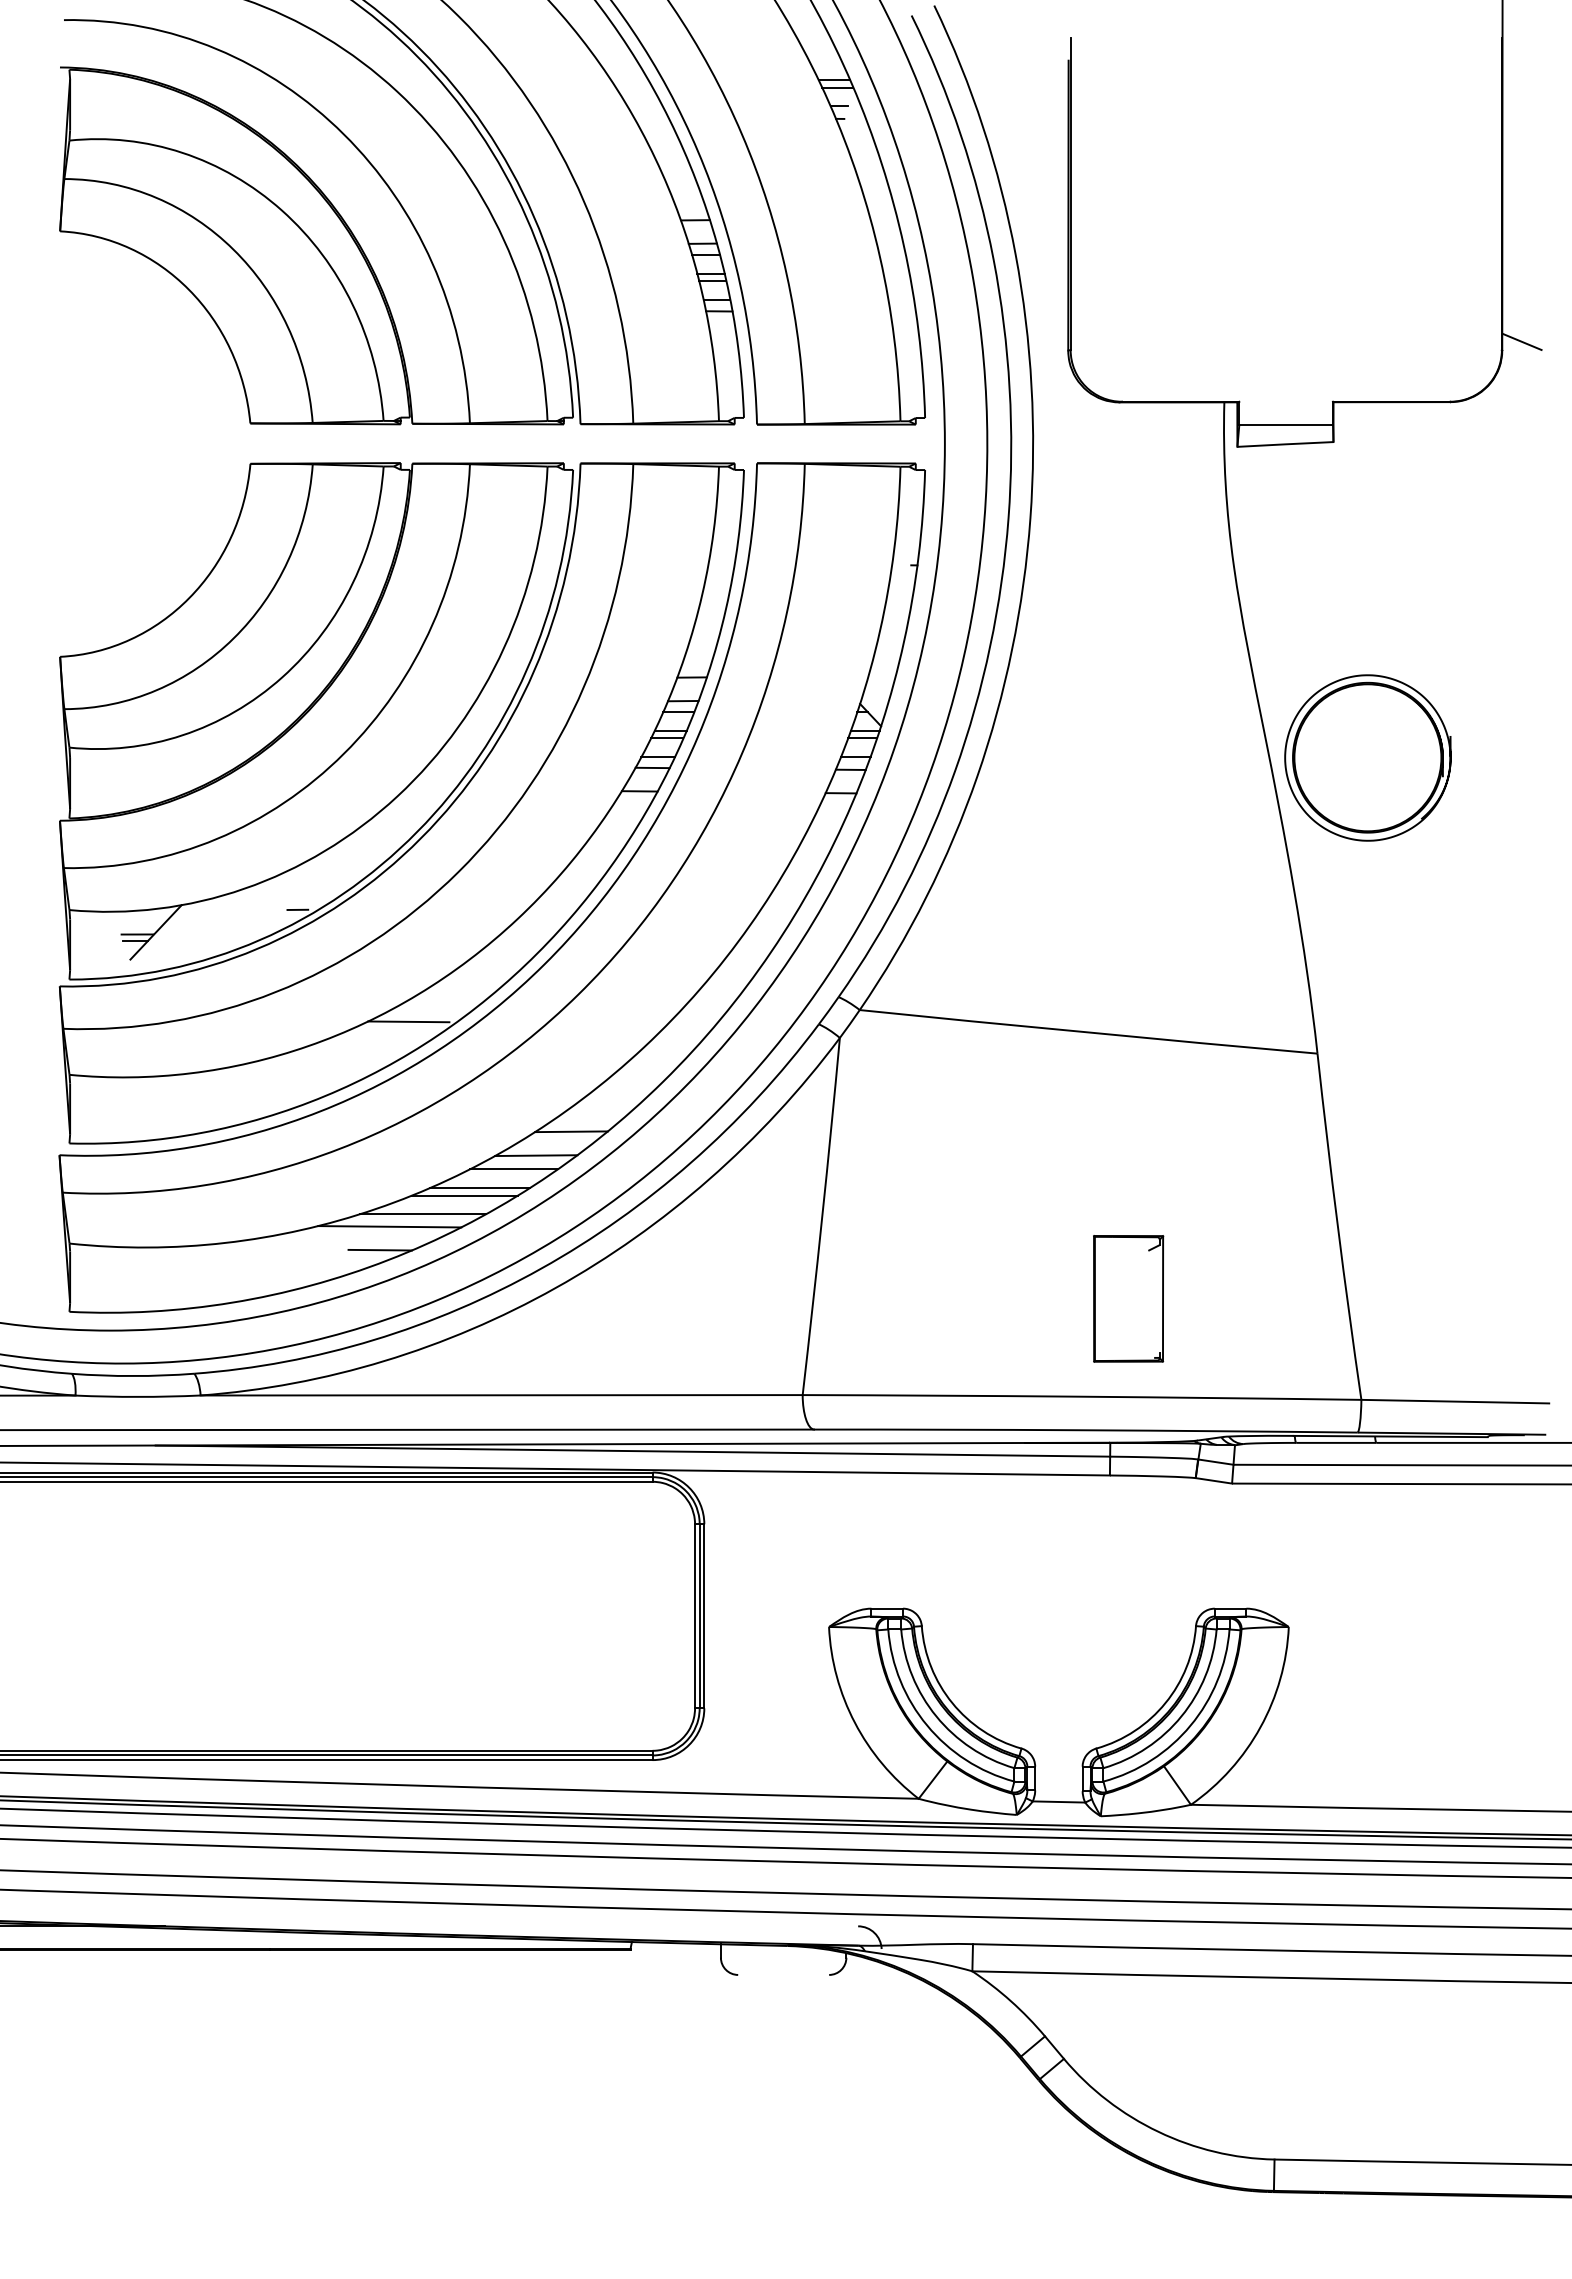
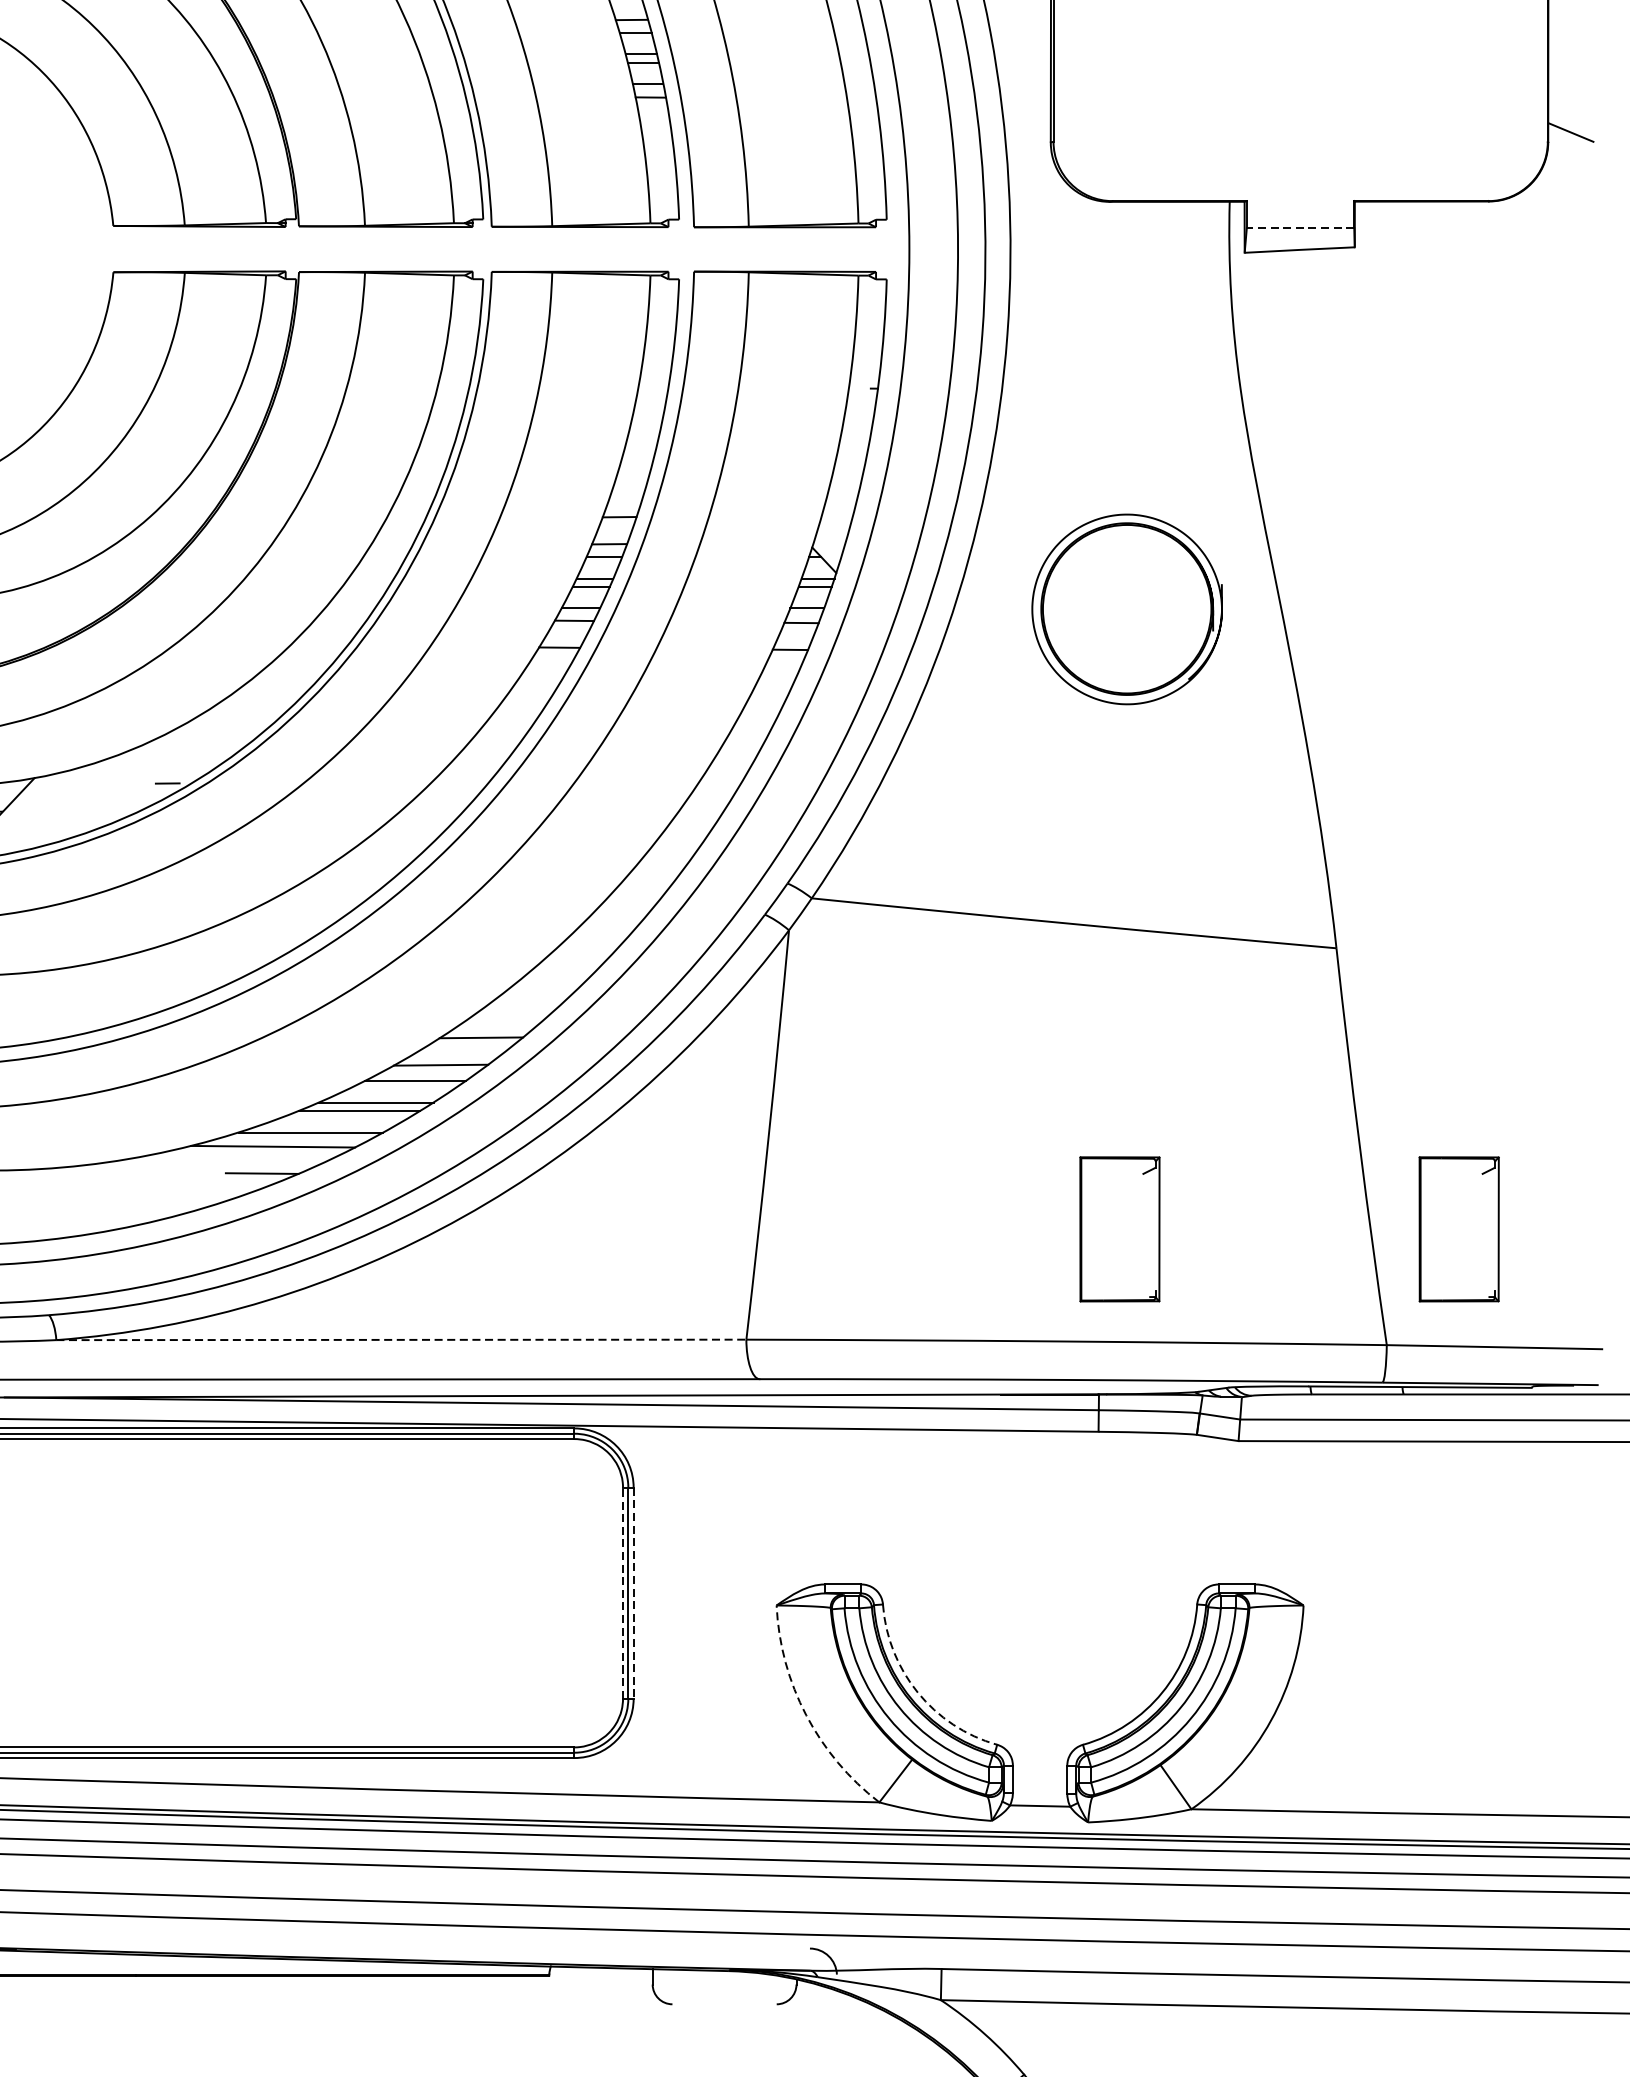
line: (1286, 425) -> (1300, 228), solid -> dashed
part: (1367, 757) -> (1126, 608), moved
line: (408, 1021) -> (294, 911), removed
part: (1424, 1298) -> (1459, 1228), added
line: (502, 1395) -> (402, 1340), solid -> dashed
line: (695, 1615) -> (623, 1592), solid -> dashed
line: (704, 1616) -> (633, 1593), solid -> dashed
arc: (952, 1703) -> (918, 1693), solid -> dashed
arc: (854, 1722) -> (805, 1714), solid -> dashed

